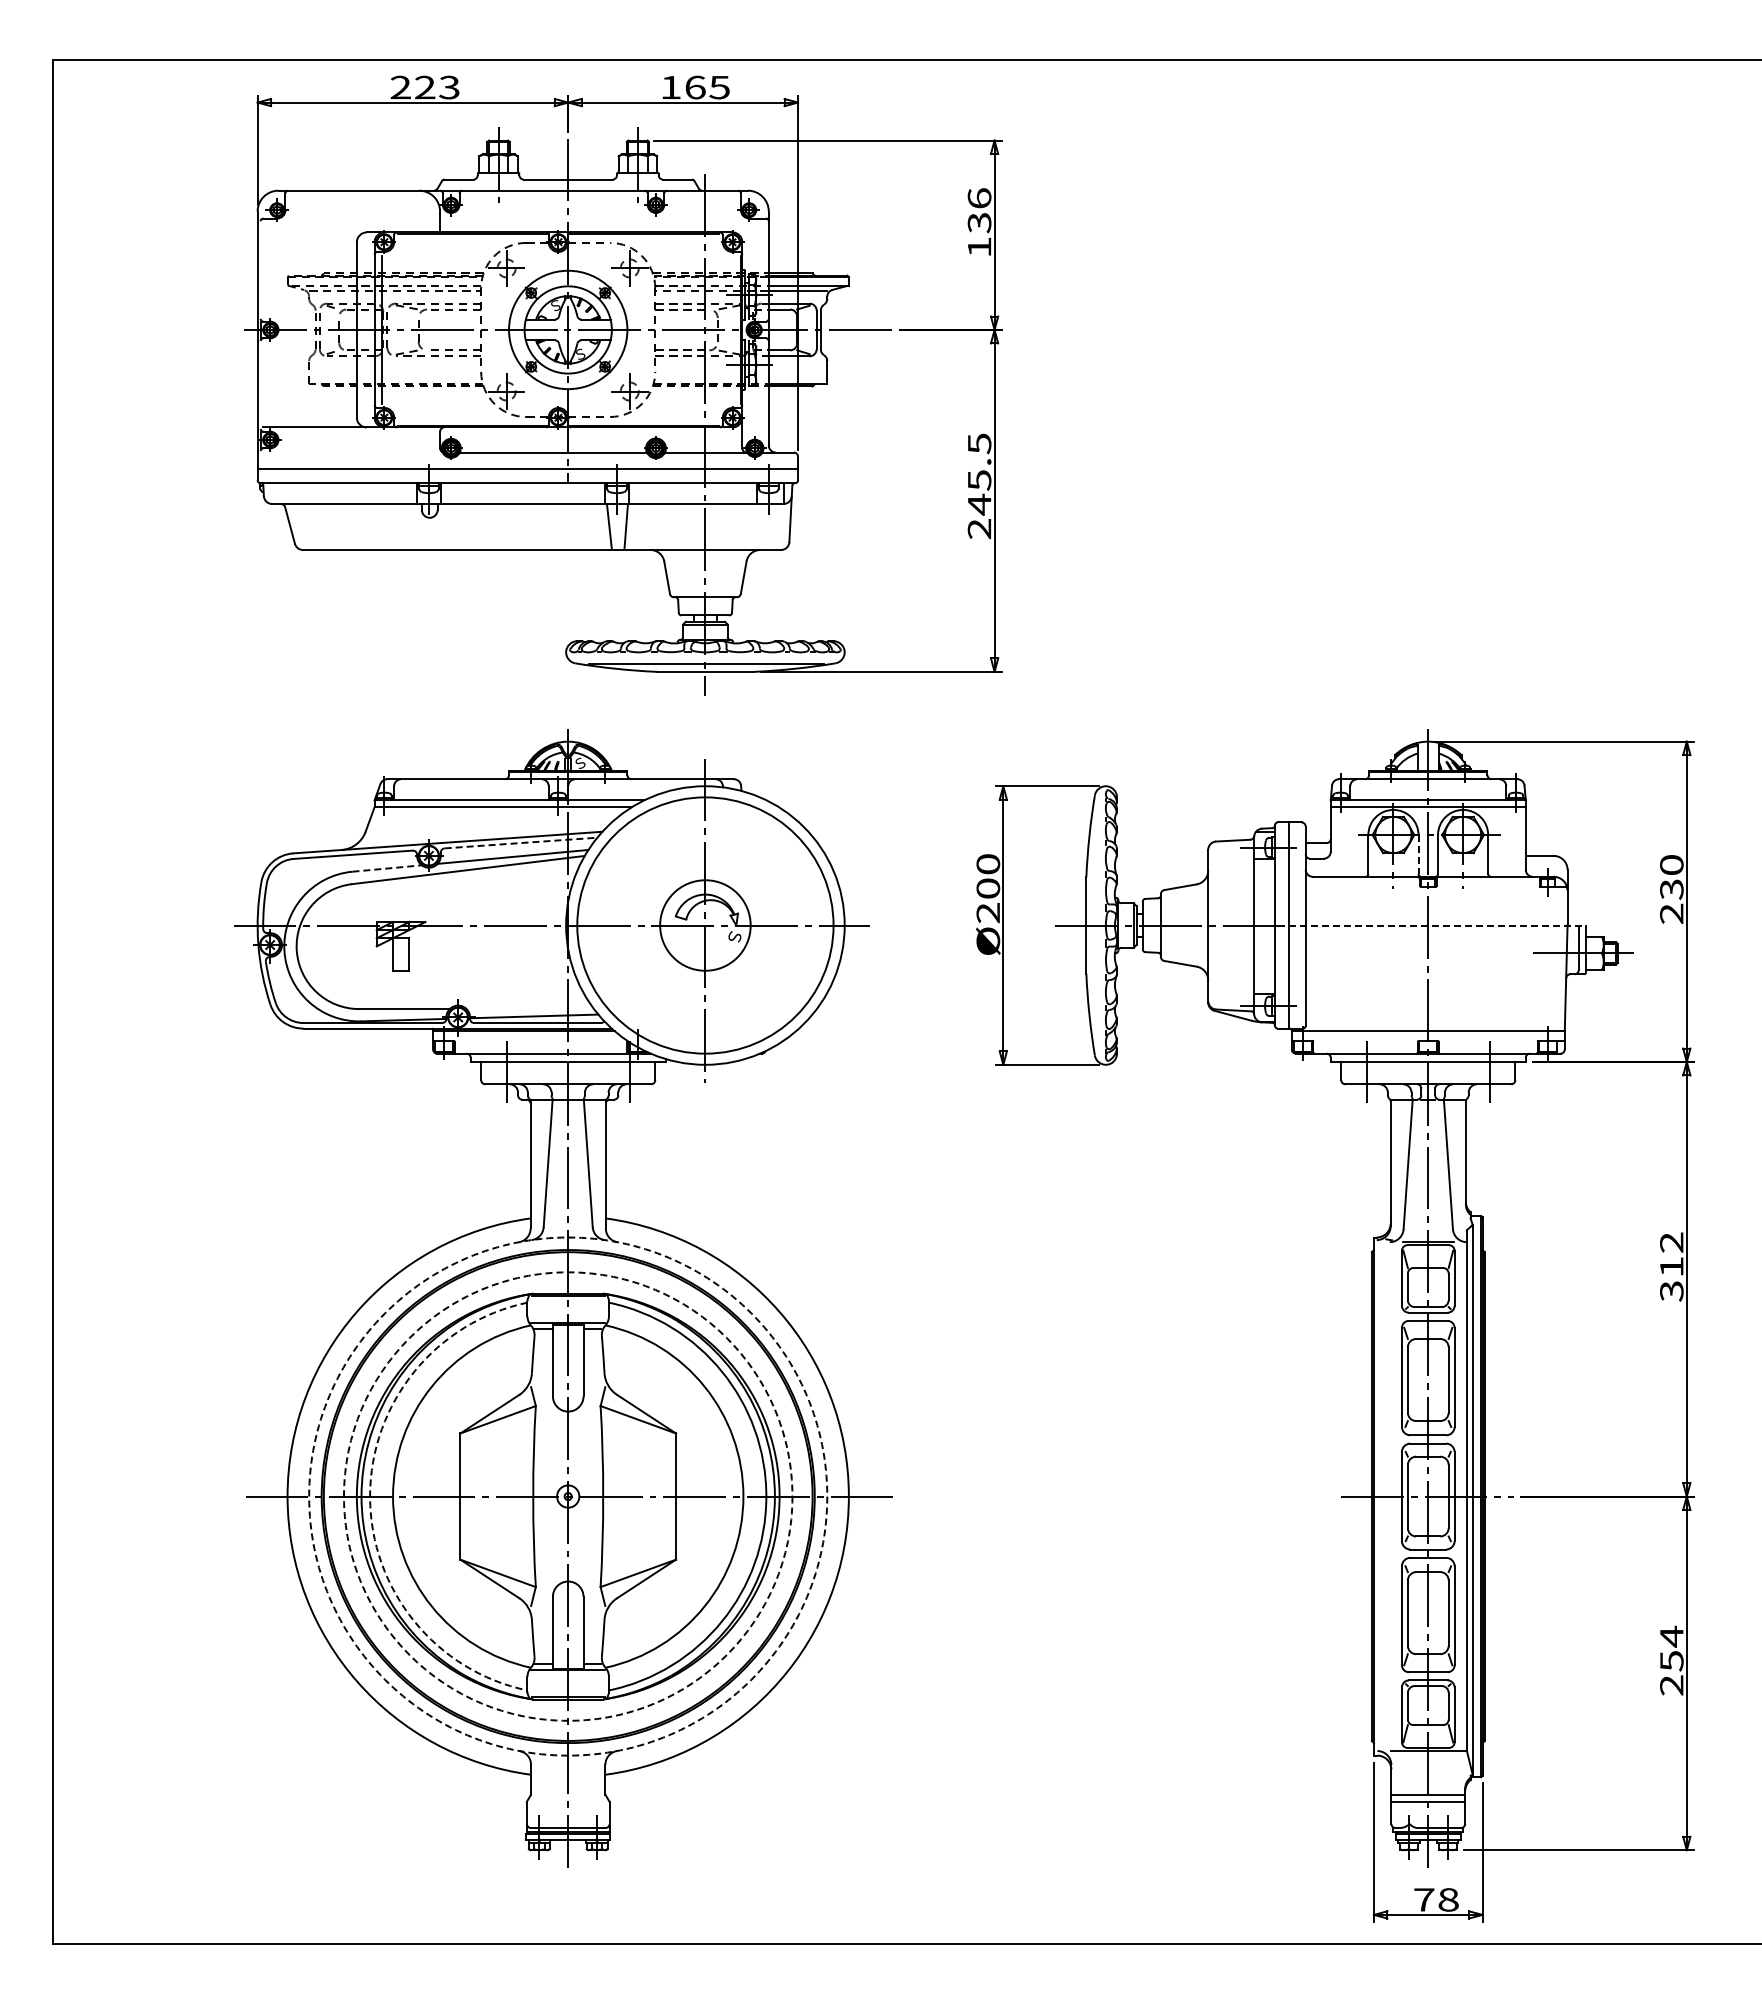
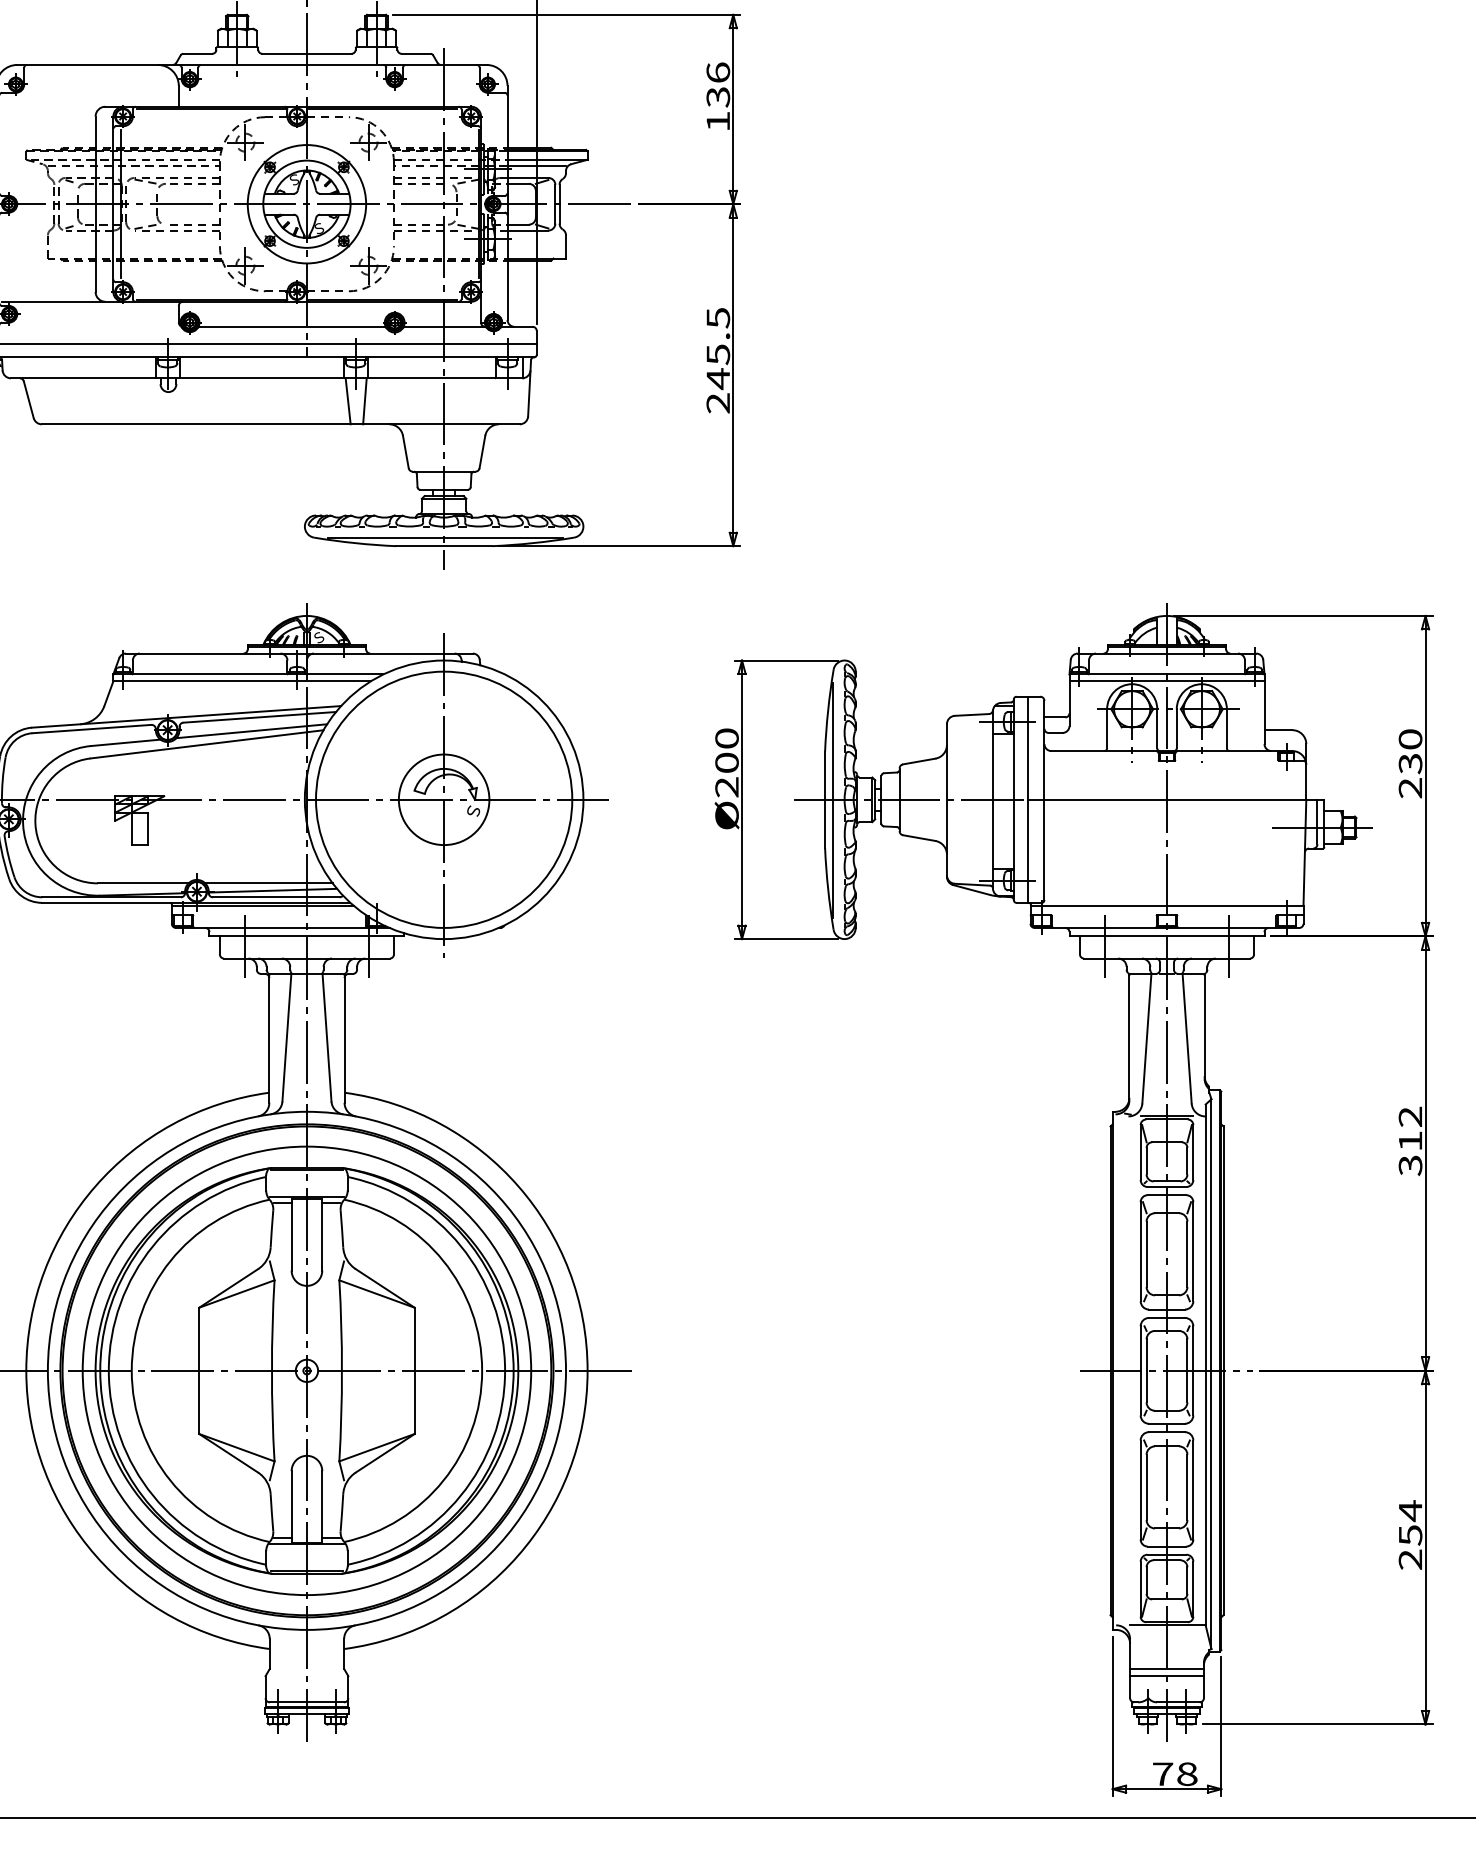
line: (520, 843) -> (259, 717), dashed -> solid
line: (1418, 854) -> (1157, 728), dashed -> solid
line: (387, 868) -> (126, 742), dashed -> solid
line: (1437, 925) -> (1176, 799), dashed -> solid
line: (1094, 926) -> (833, 800), added
line: (530, 1009) -> (269, 883), added
arc: (370, 1496) -> (109, 1370), dashed -> solid
circle: (567, 1496) -> (306, 1370), dashed -> solid
circle: (568, 1496) -> (307, 1370), dashed -> solid

